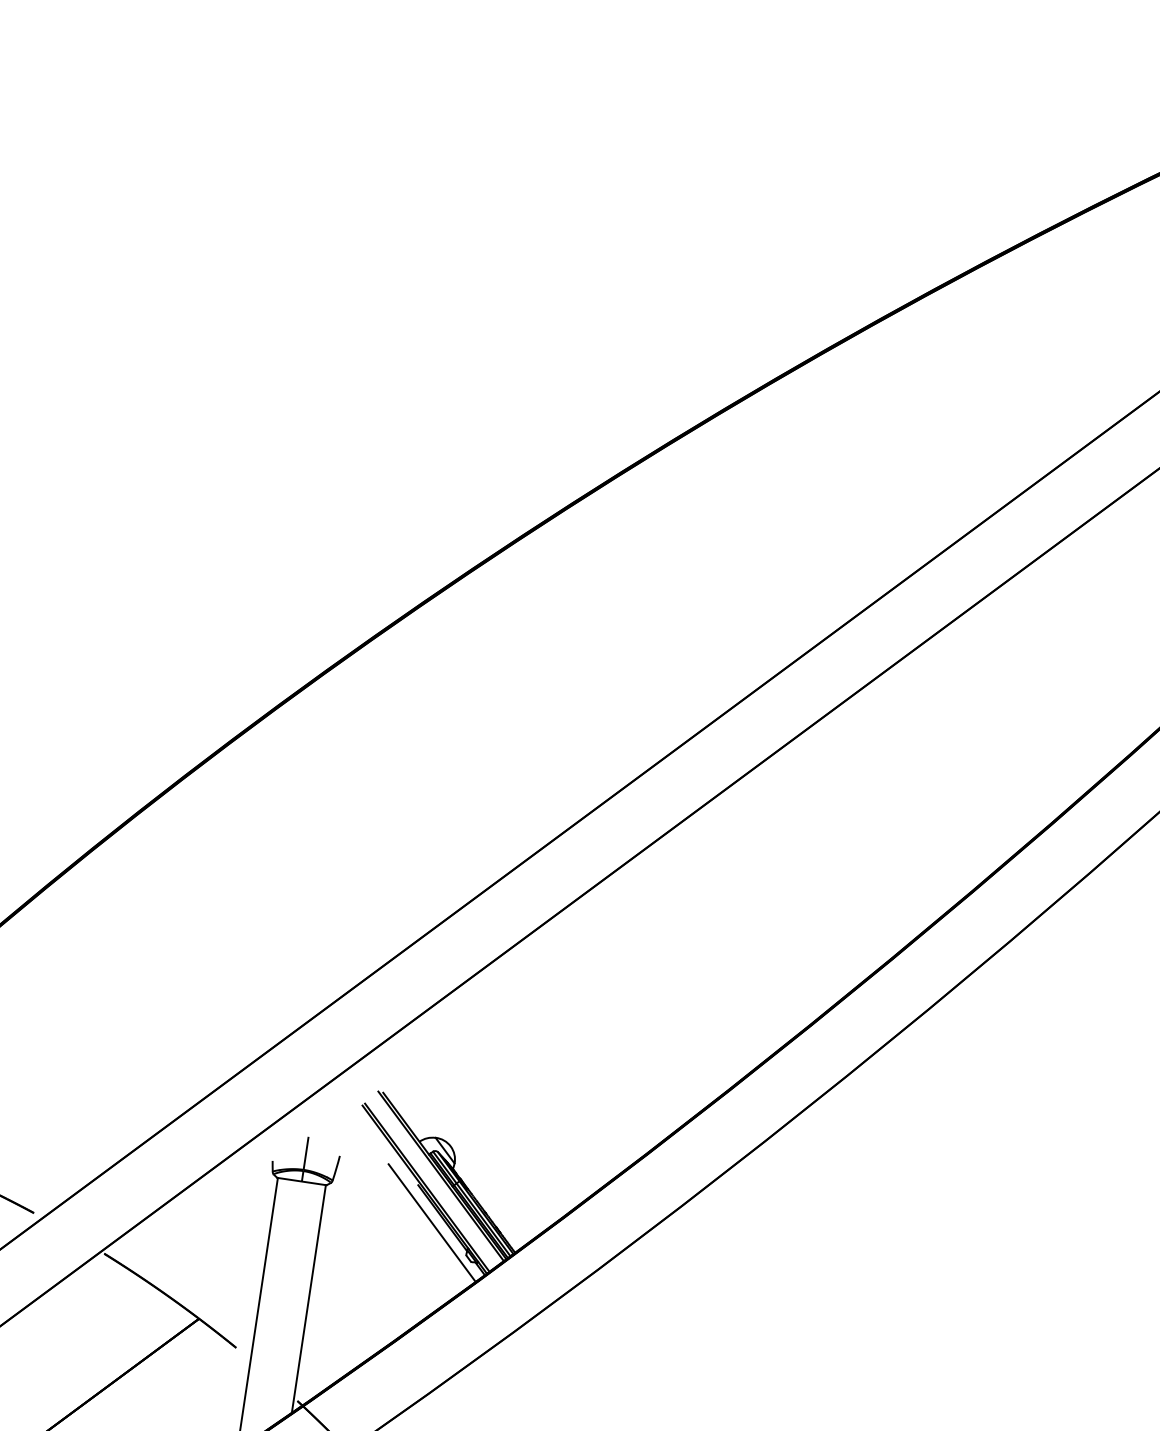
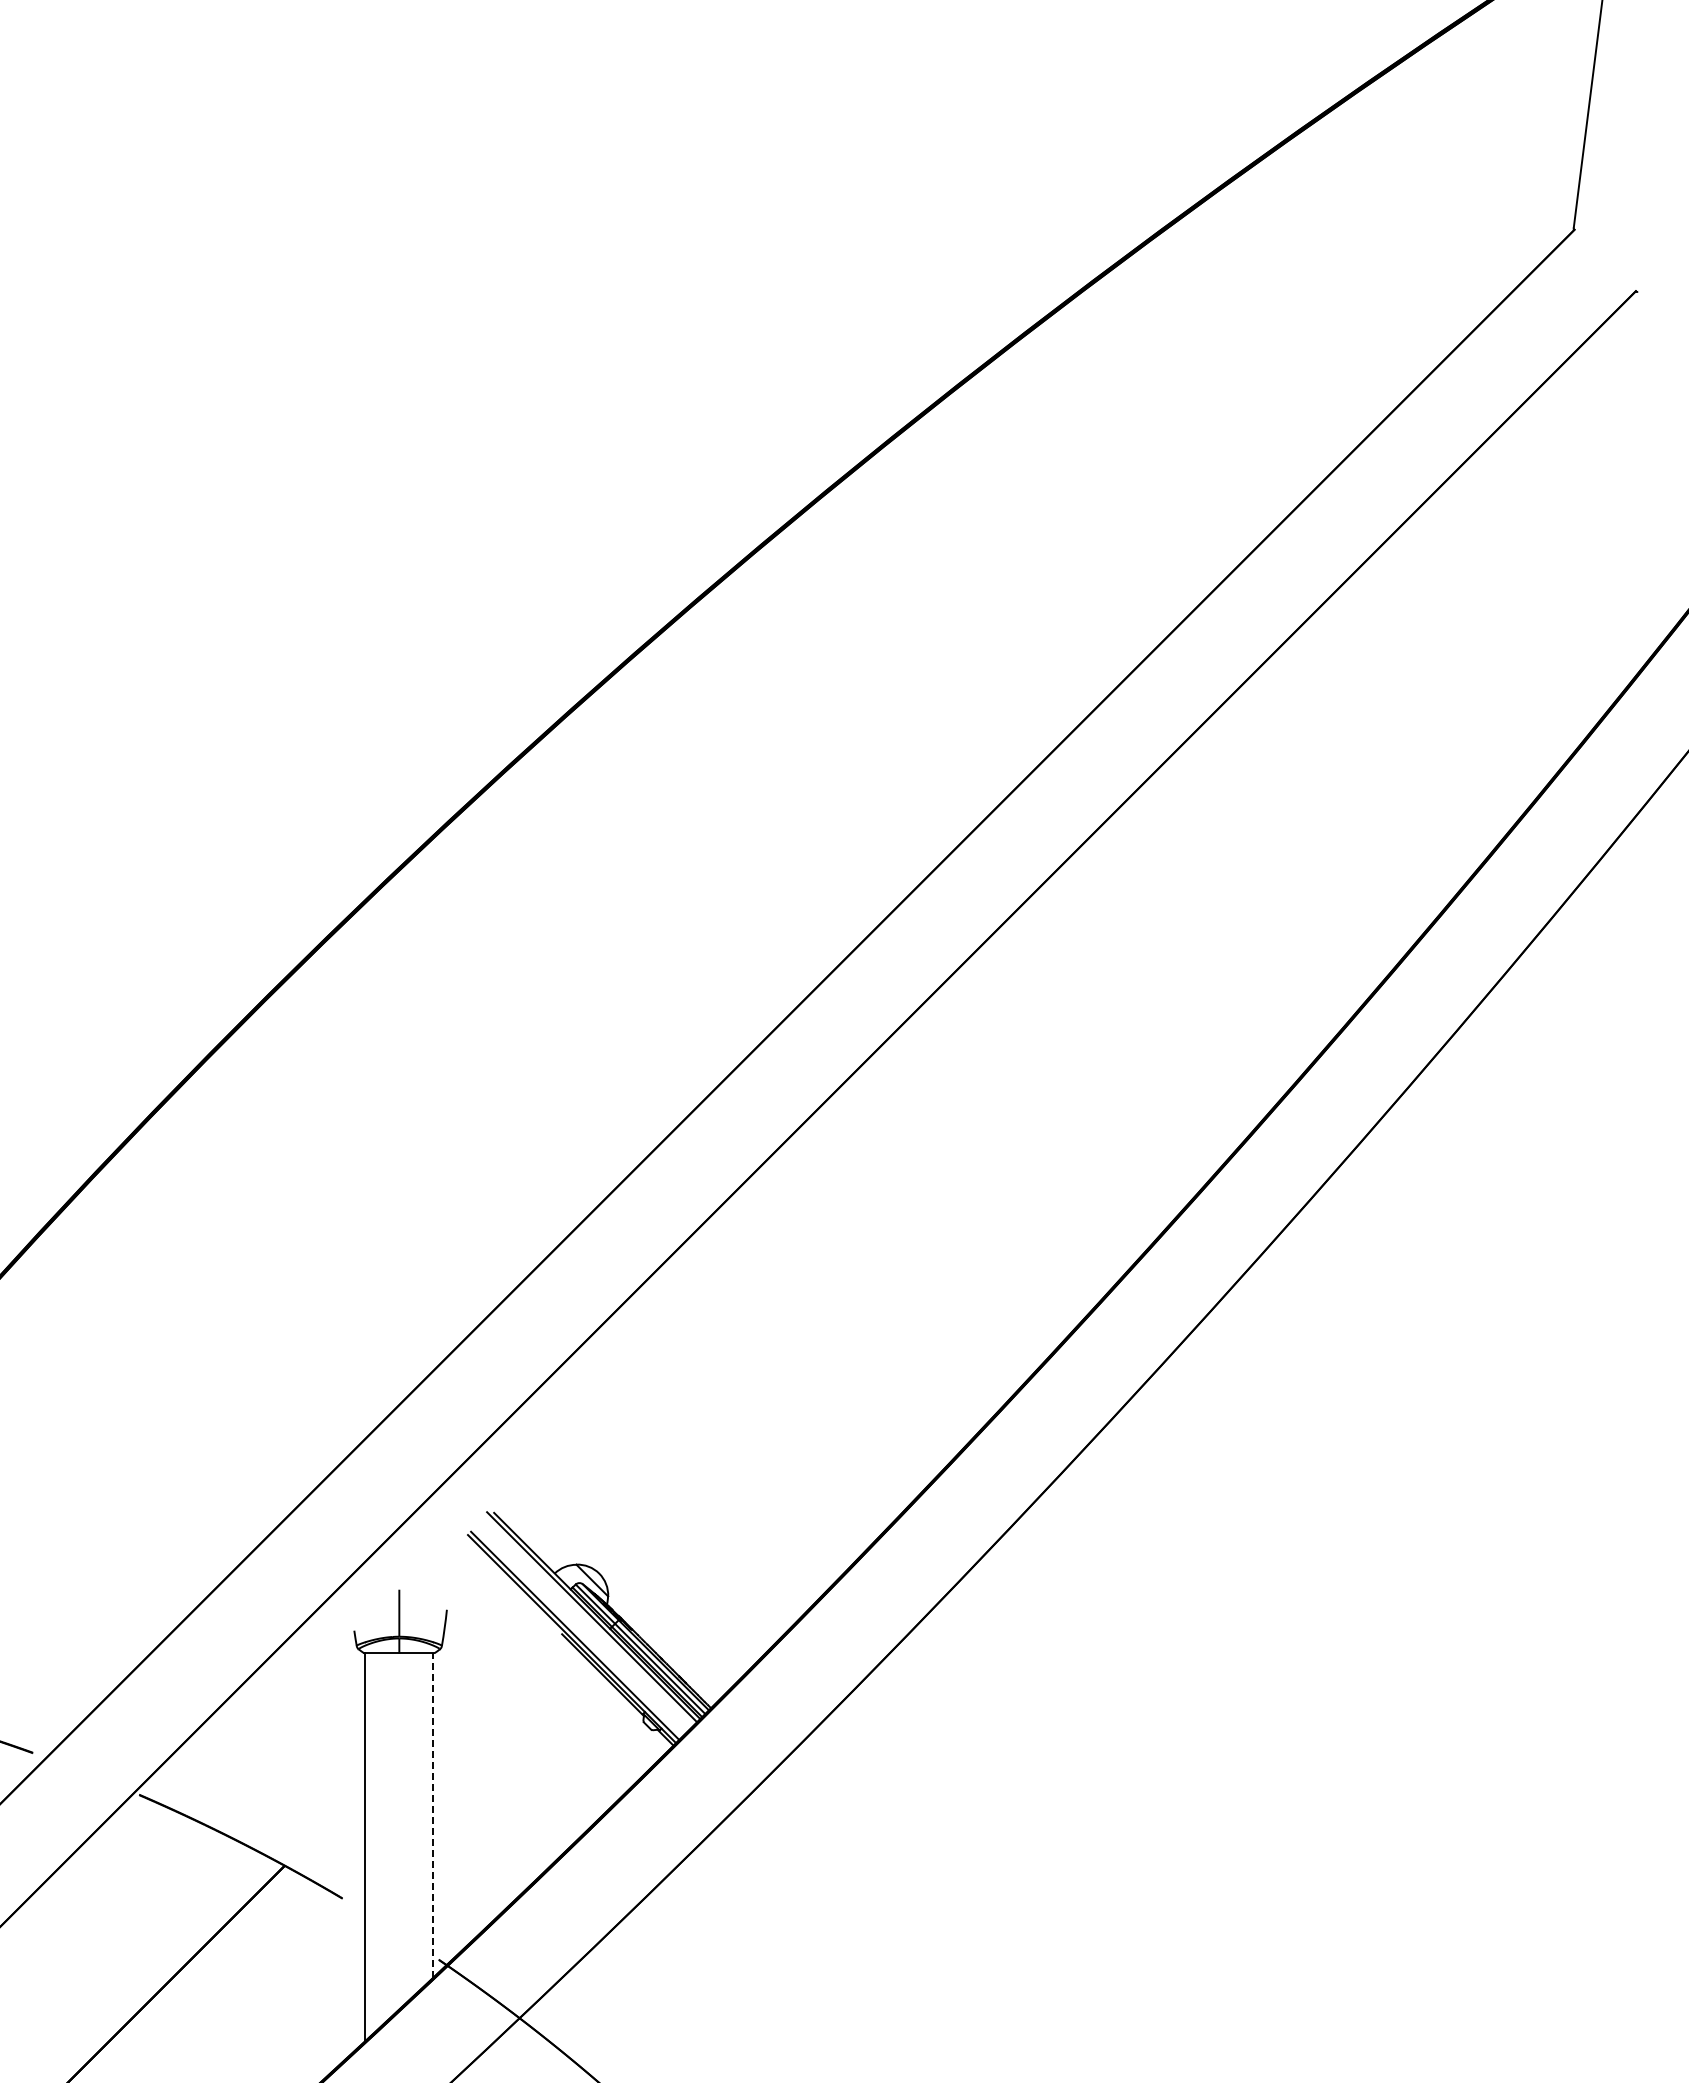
line: (432, 1223) -> (589, 1684), removed
line: (308, 1298) -> (433, 1814), solid -> dashed

